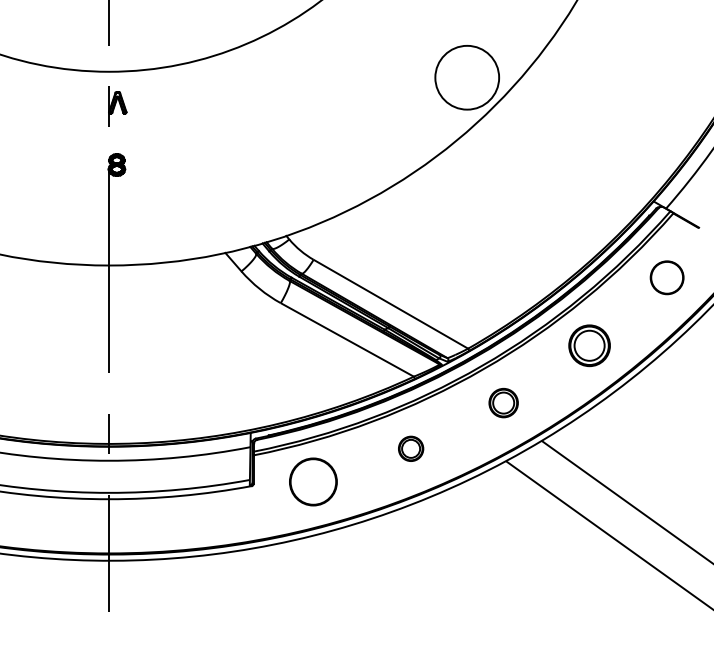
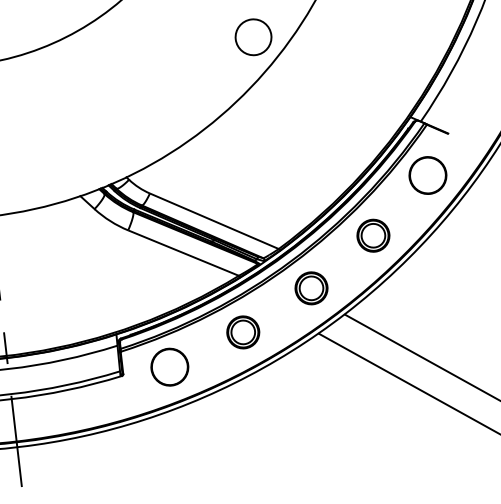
circle: (467, 77) -> (253, 37), size x0.71
circle: (666, 277) -> (427, 175), size x1.43
part: (503, 402) -> (311, 287), size x1.43
part: (410, 448) -> (242, 332), size x1.67

